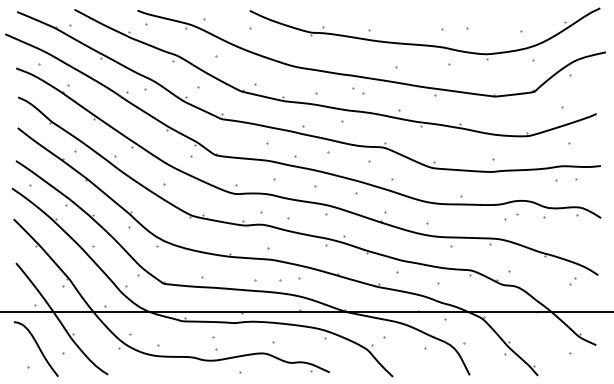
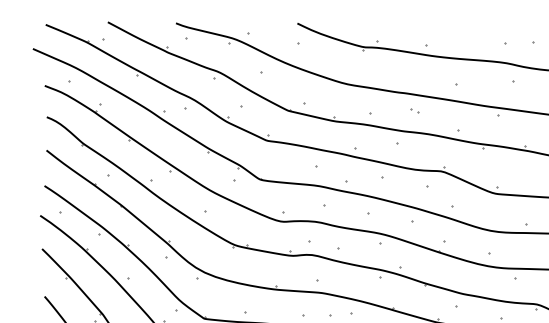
part: (358, 91) -> (415, 110), size x0.62

